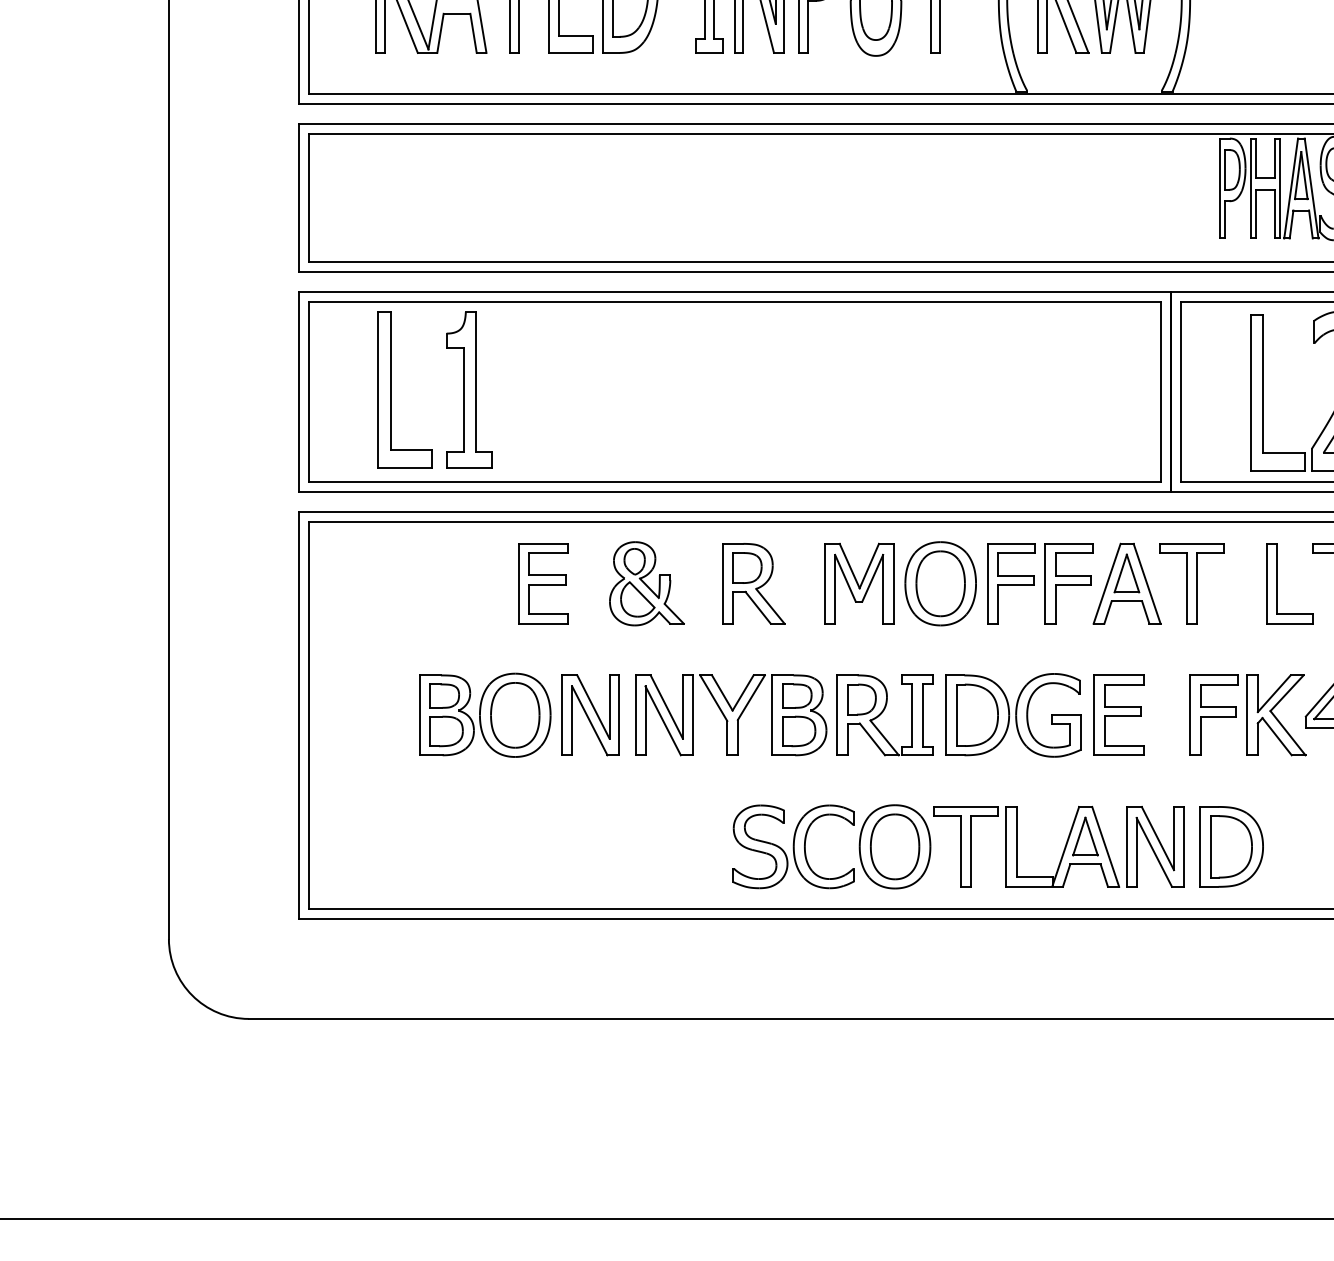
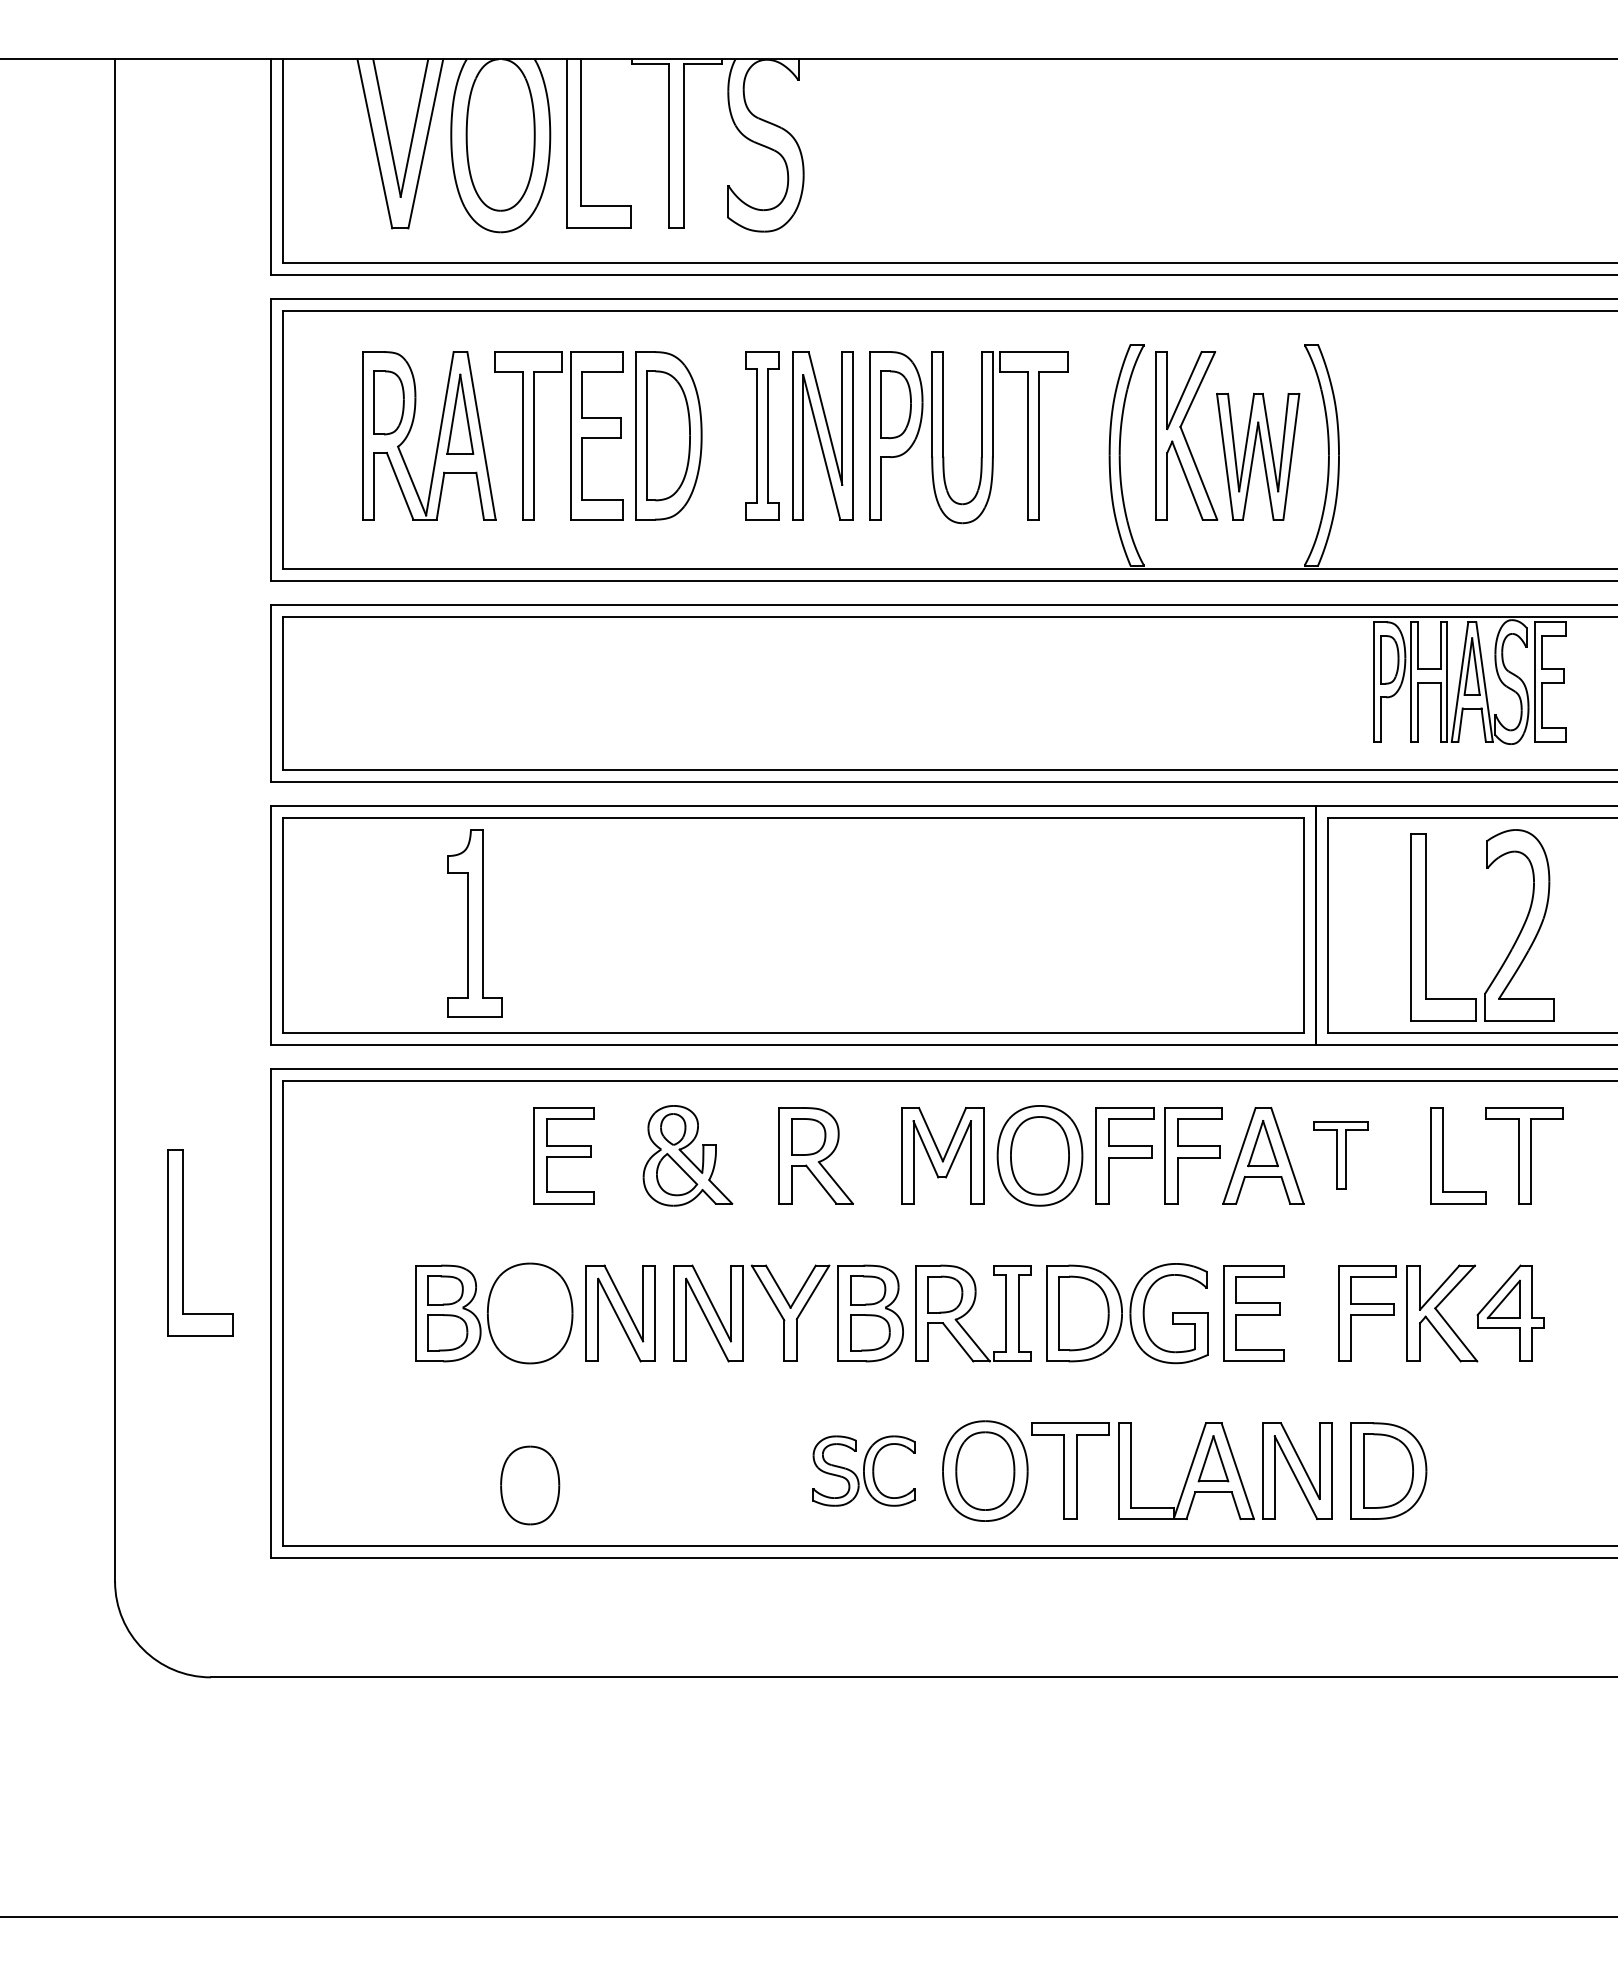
part: (391, 389) -> (183, 1242), moved
part: (1192, 583) -> (1341, 1155), size x0.7
part: (515, 715) -> (530, 1485), moved
part: (793, 846) -> (863, 1470), size x0.7

